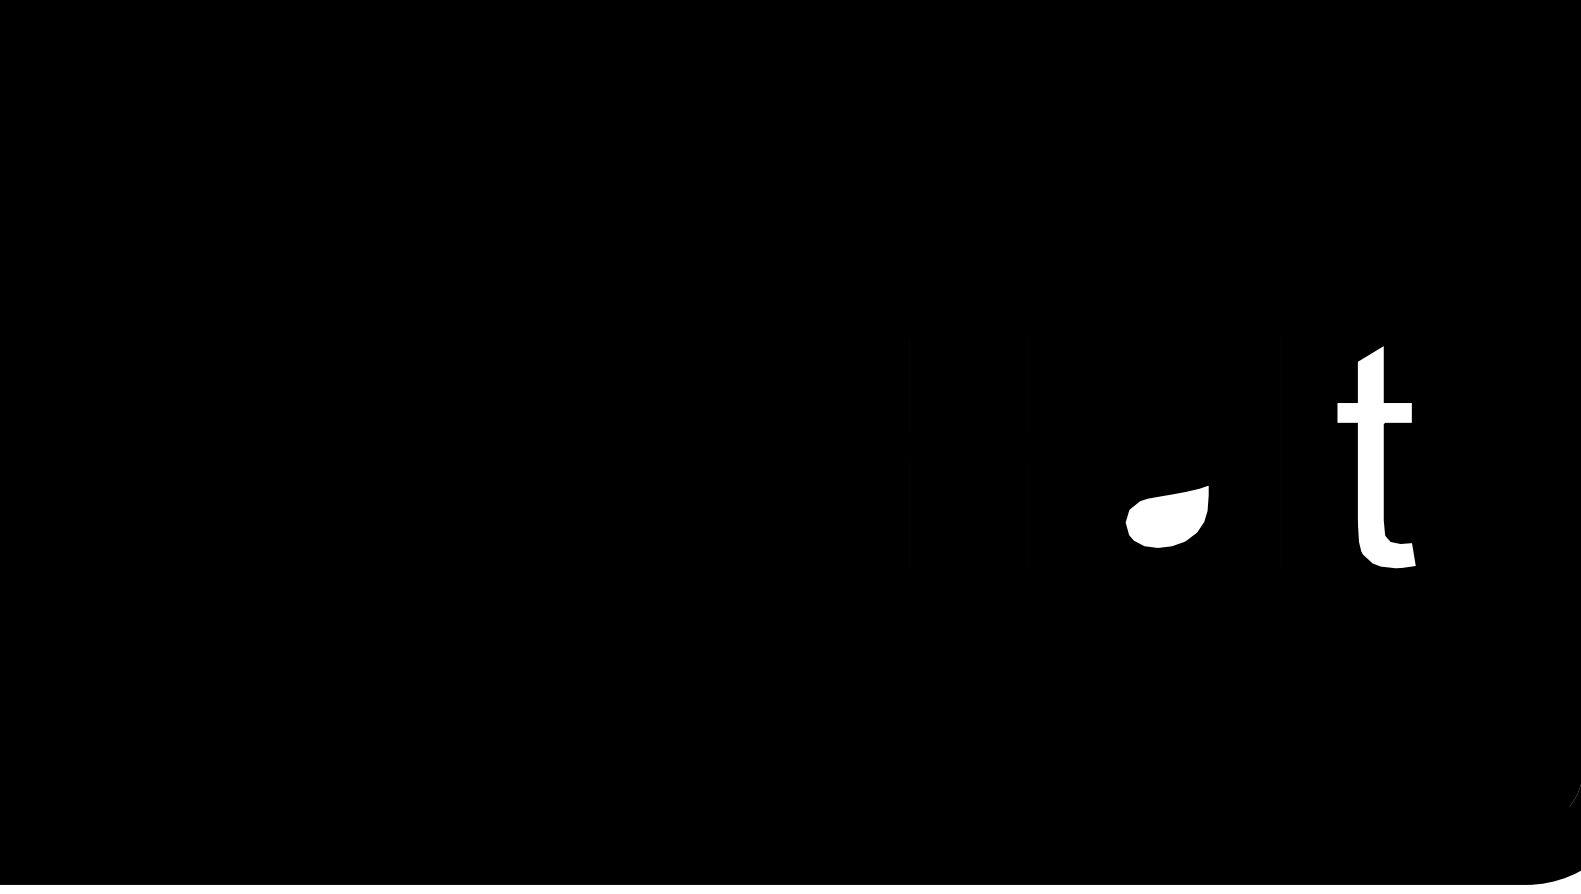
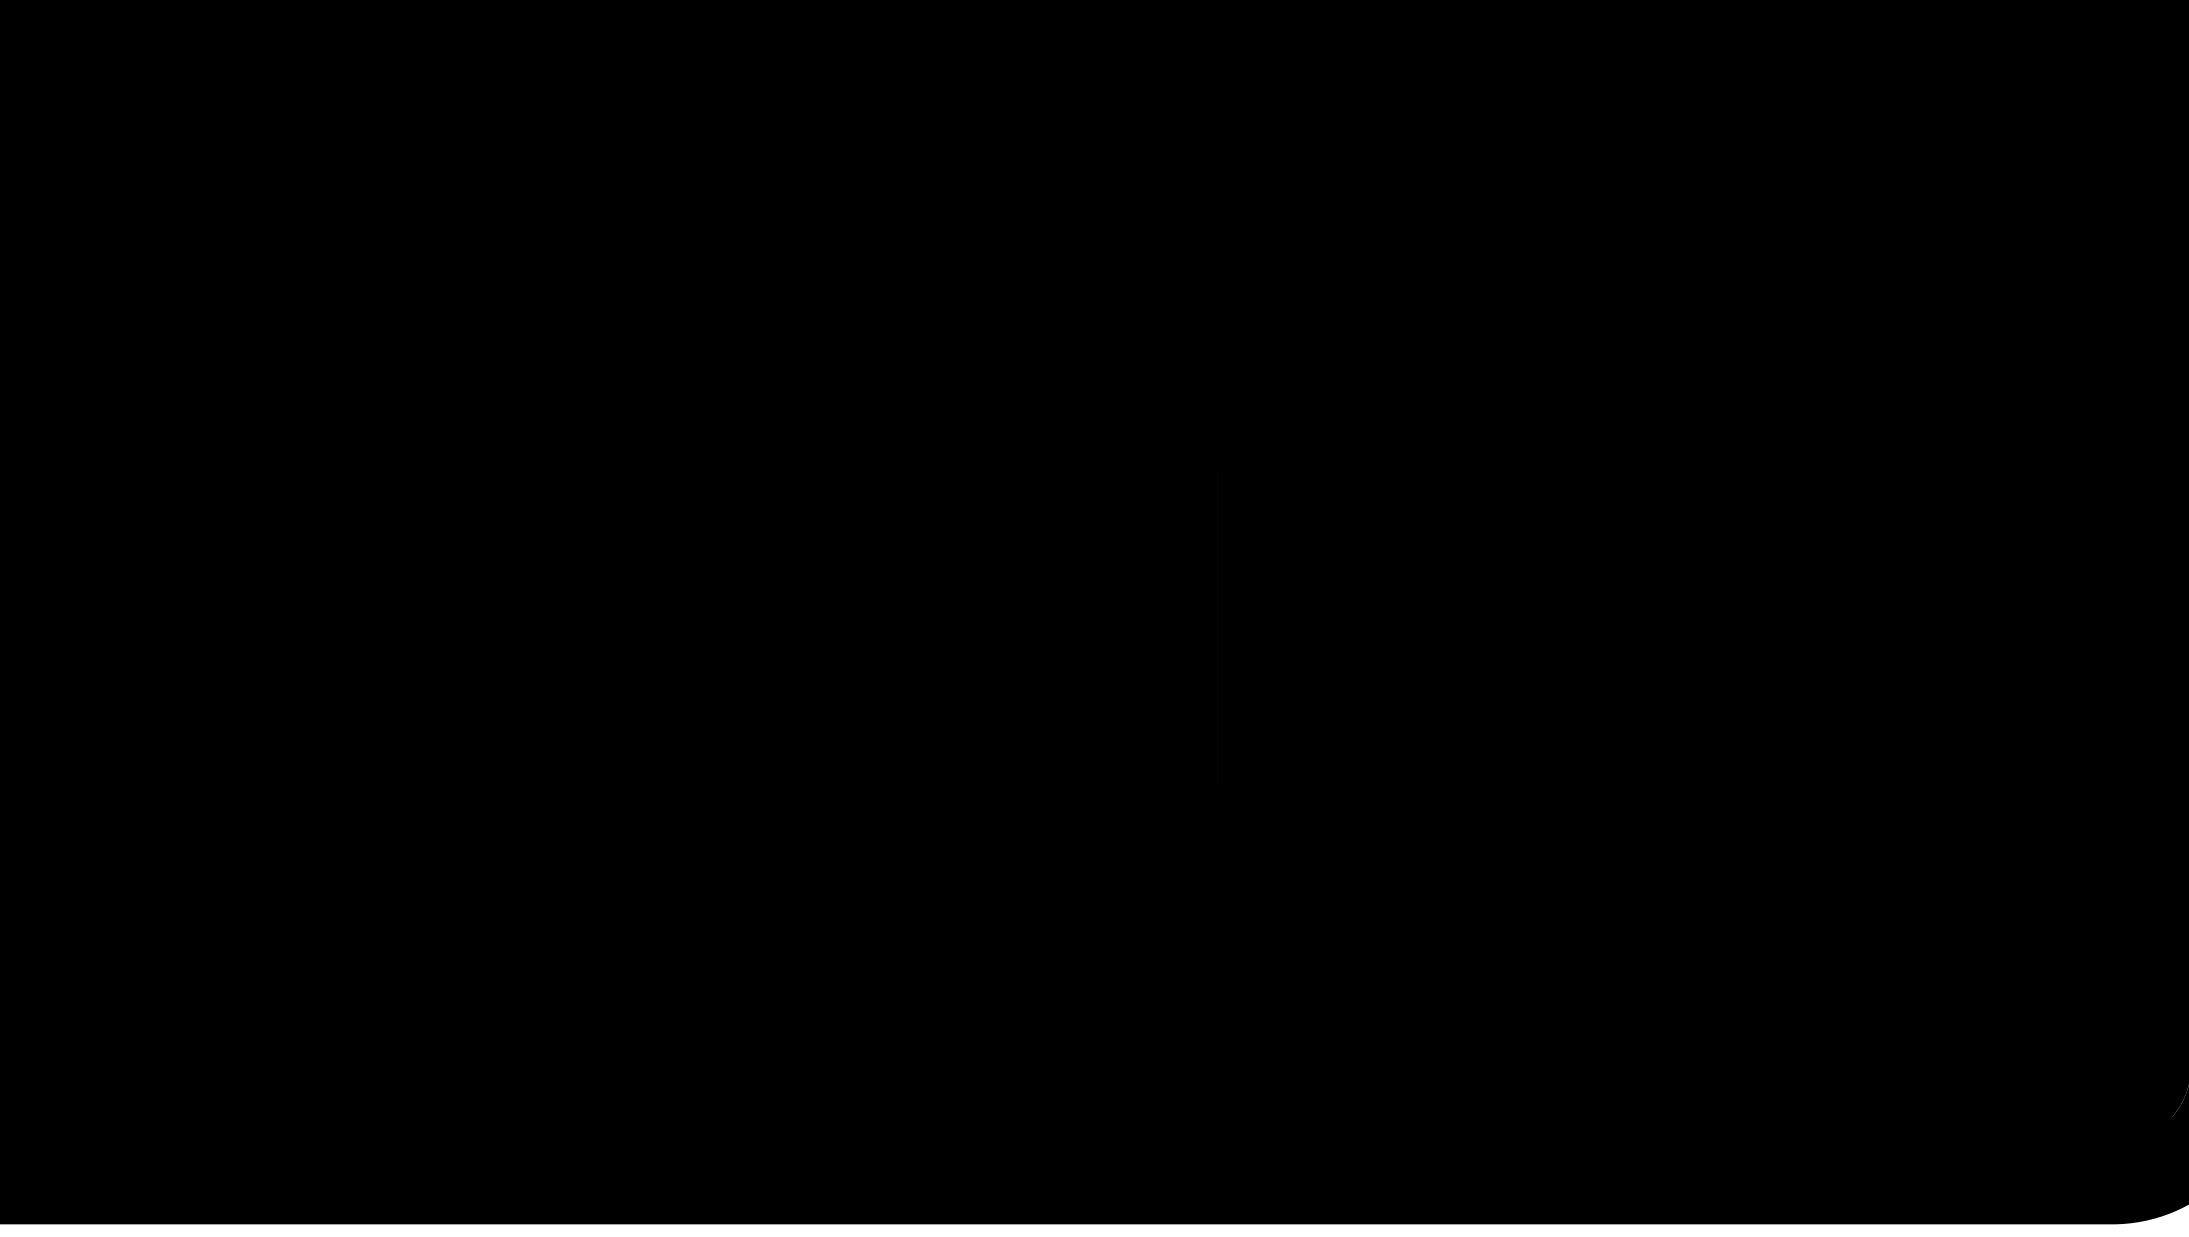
fill: (1376, 456) -> (1905, 631), added
fill: (1166, 516) -> (1615, 714), added

